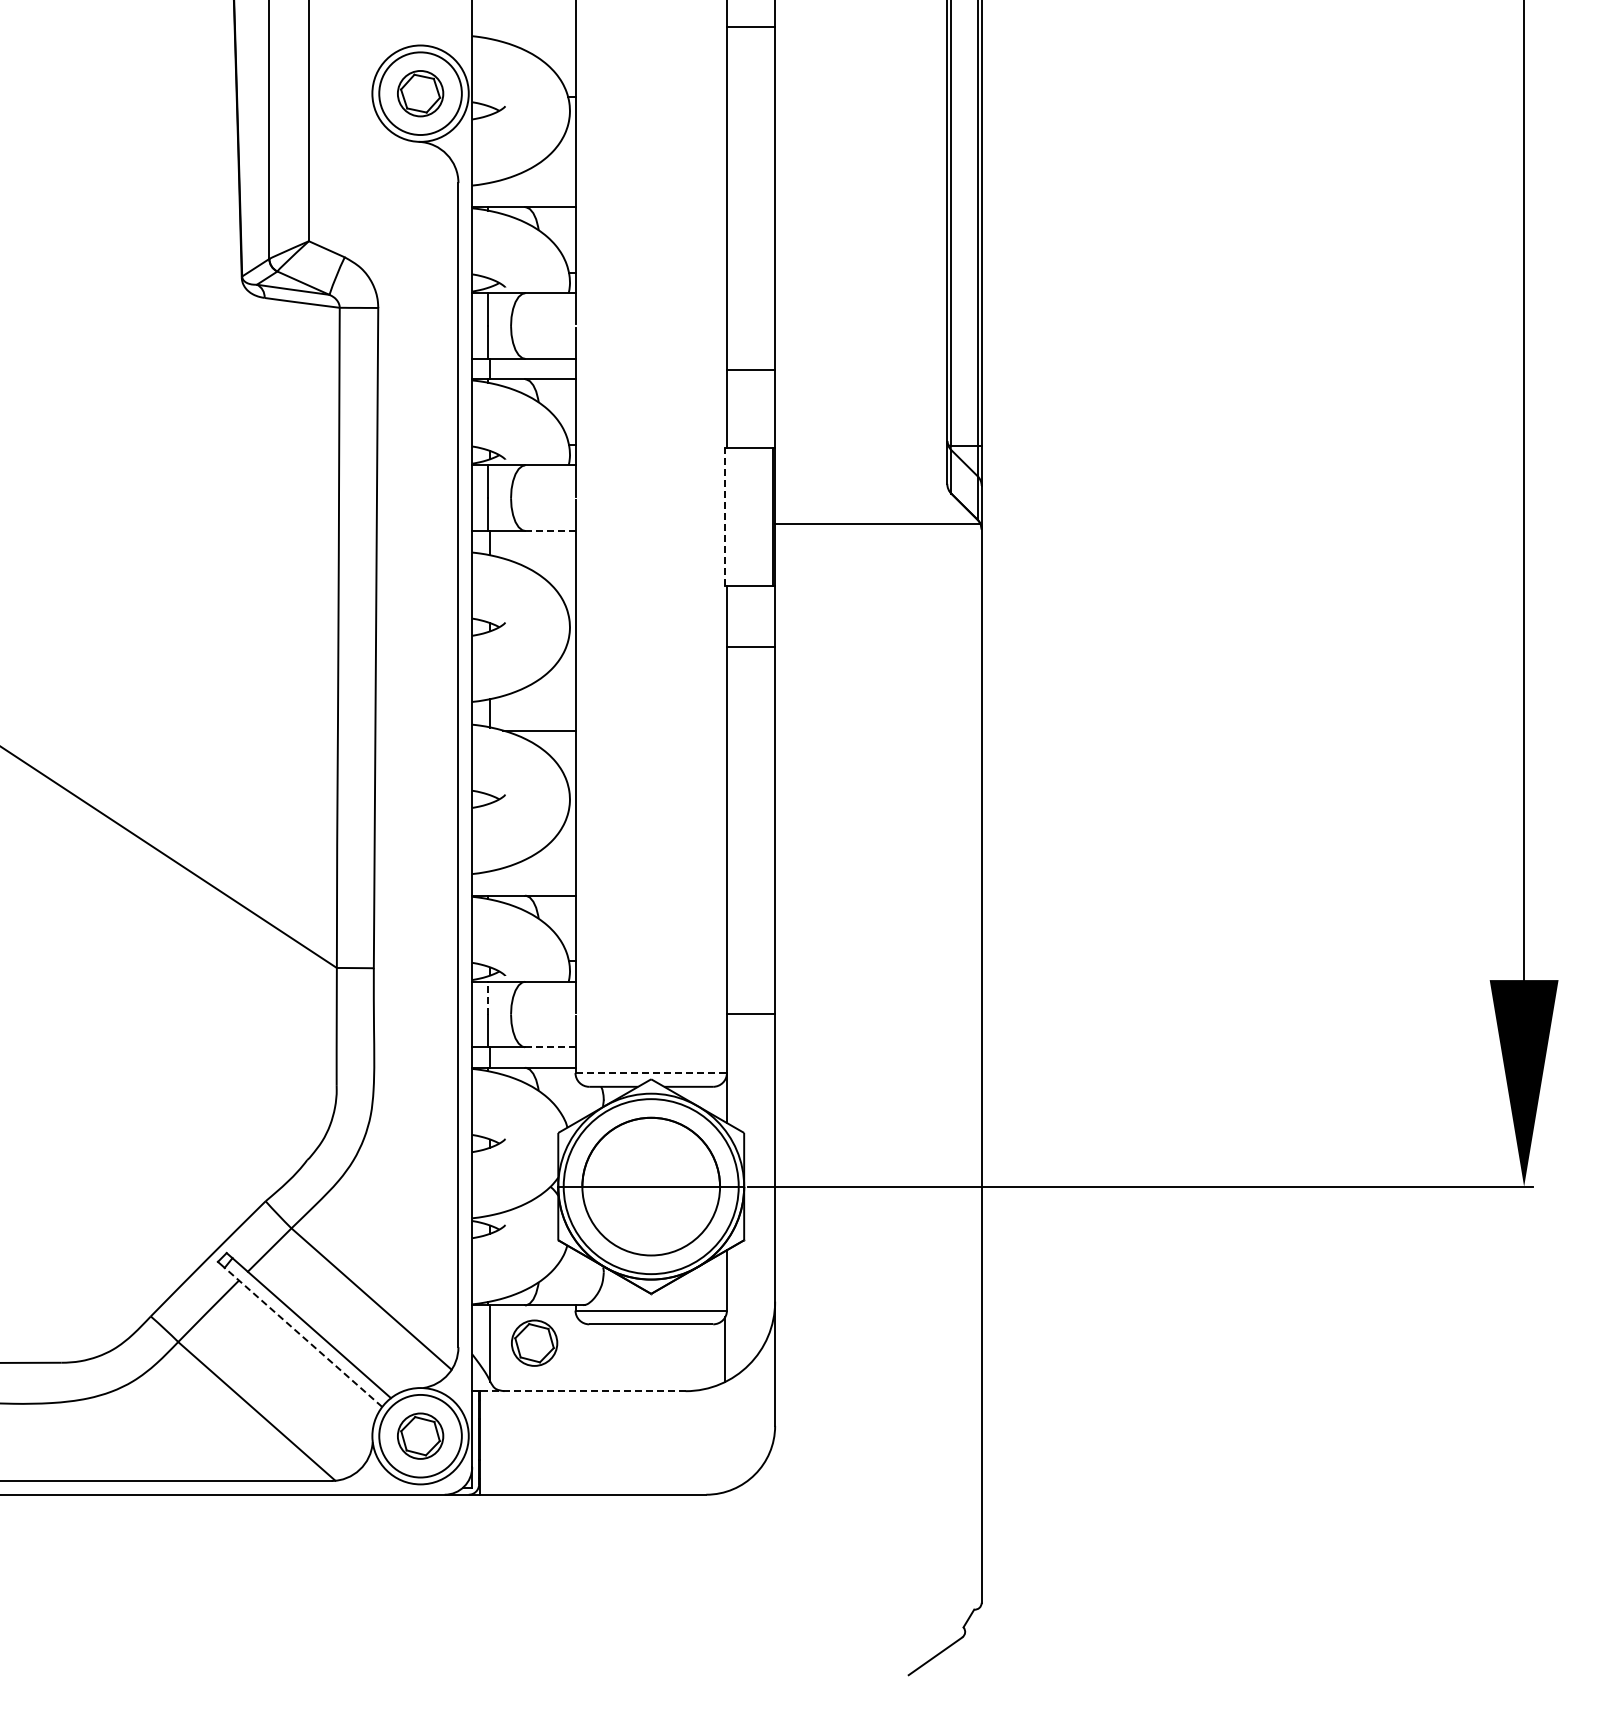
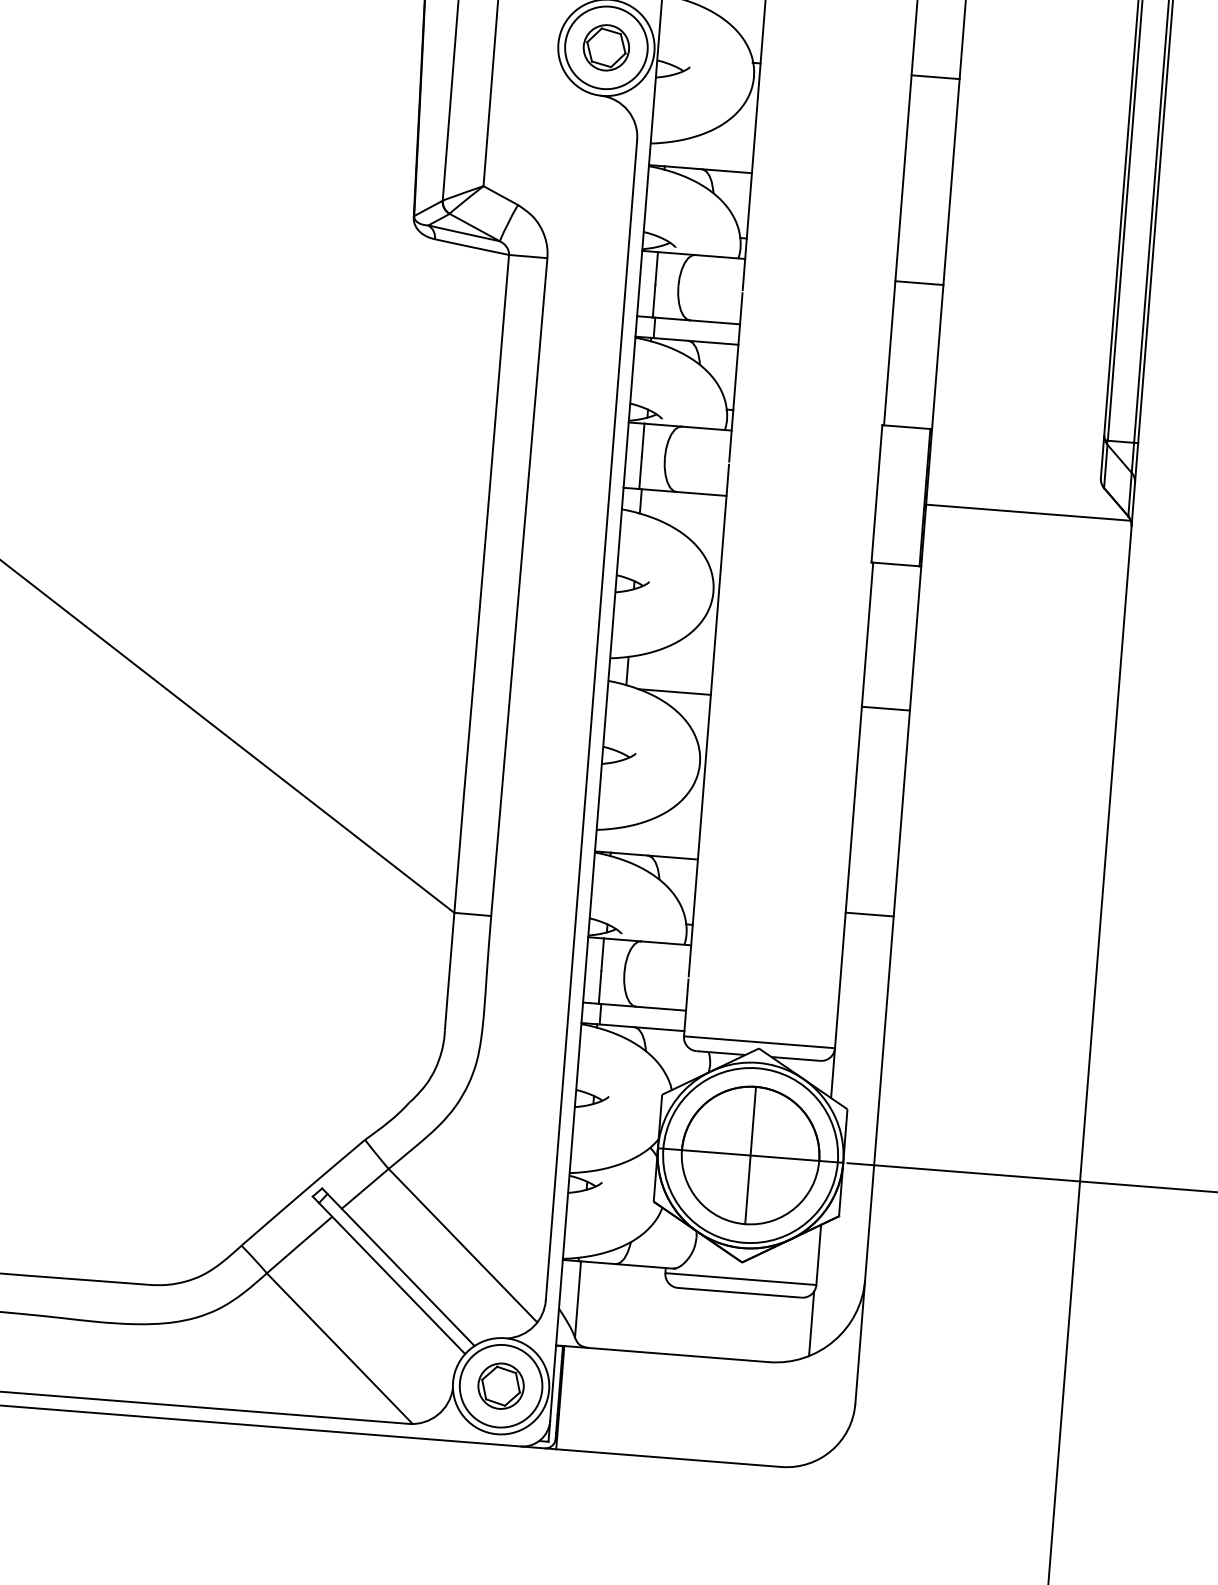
line: (750, 27) -> (935, 77), moved
line: (750, 369) -> (918, 282), moved
line: (725, 517) -> (877, 494), dashed -> solid
line: (550, 530) -> (701, 493), dashed -> solid
line: (750, 646) -> (885, 708), moved
line: (487, 997) -> (602, 954), dashed -> solid
line: (750, 1014) -> (869, 914), moved
line: (550, 1047) -> (661, 1008), dashed -> solid
line: (651, 1073) -> (759, 1042), dashed -> solid
line: (651, 1186) -> (750, 1155), added
line: (303, 1337) -> (392, 1278), dashed -> solid
part: (534, 1342) -> (622, 1301), removed
line: (583, 1391) -> (667, 1354), dashed -> solid

